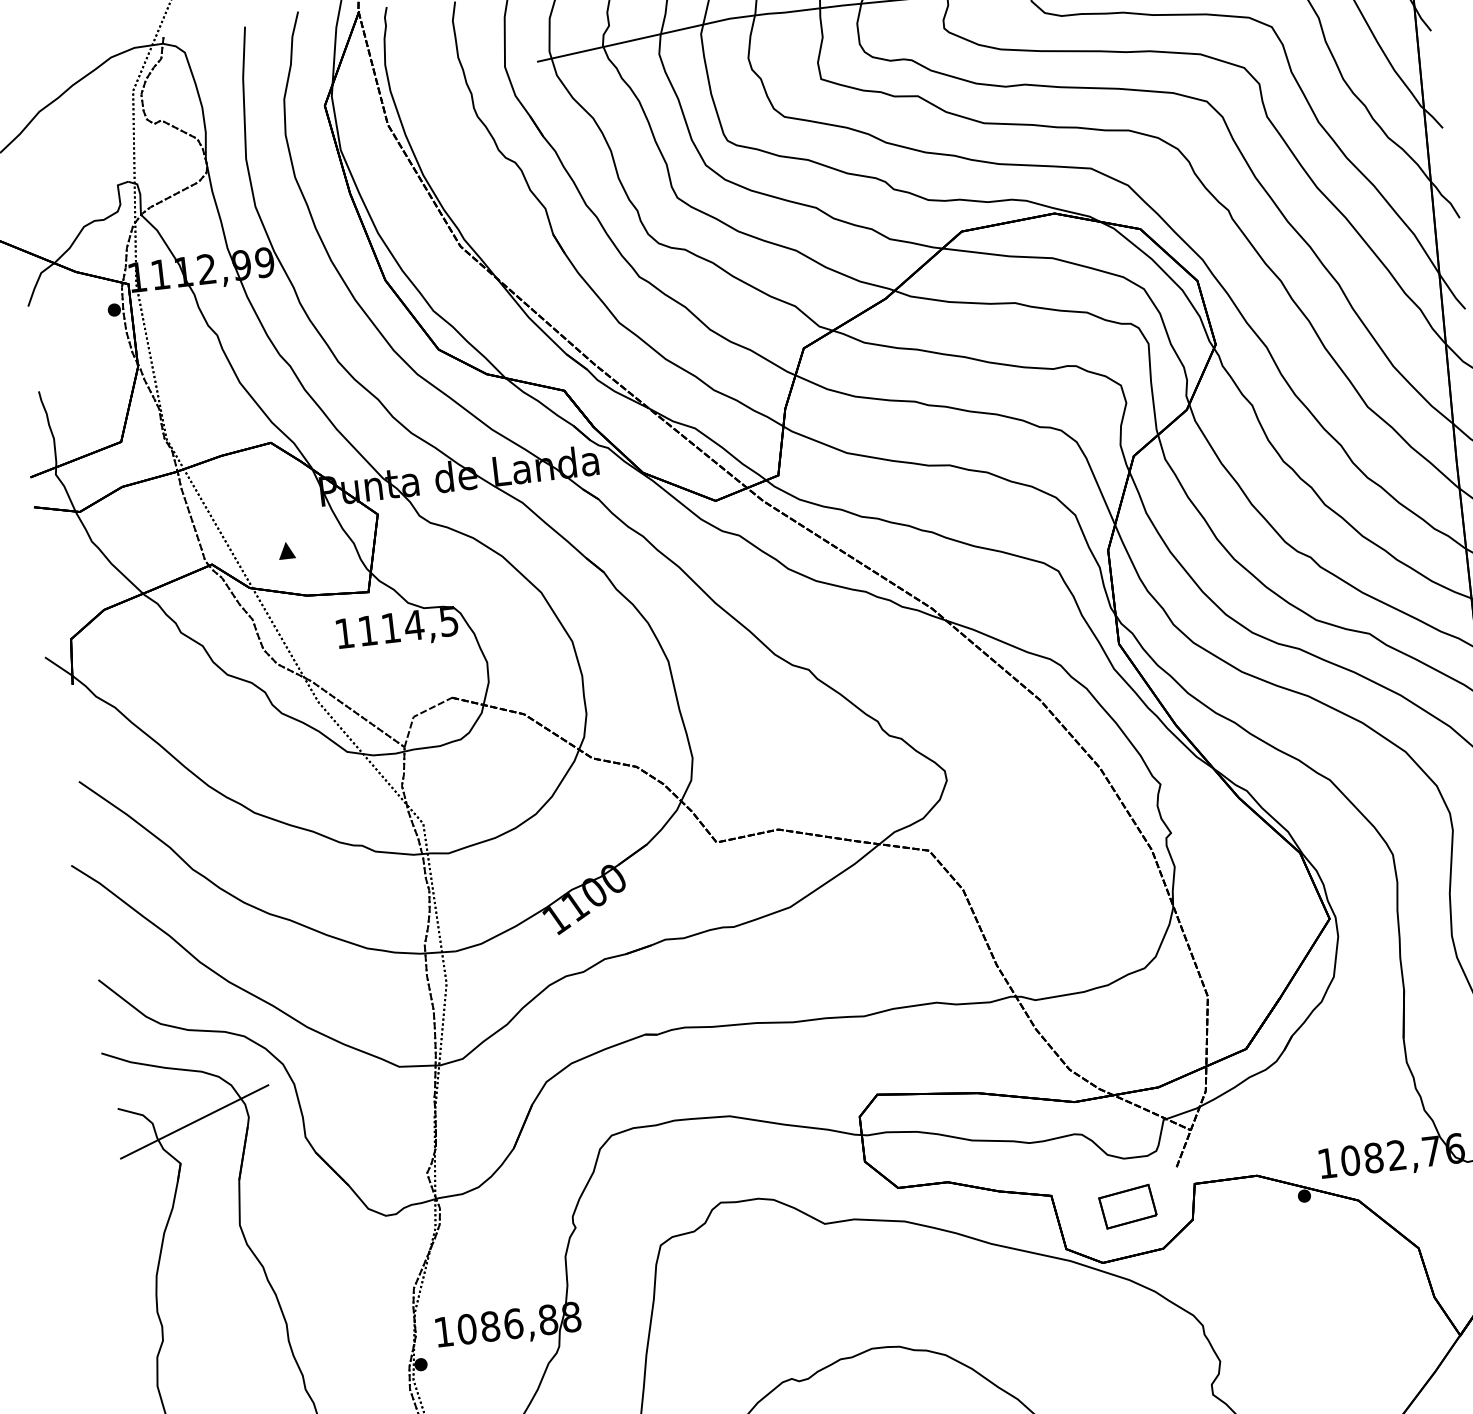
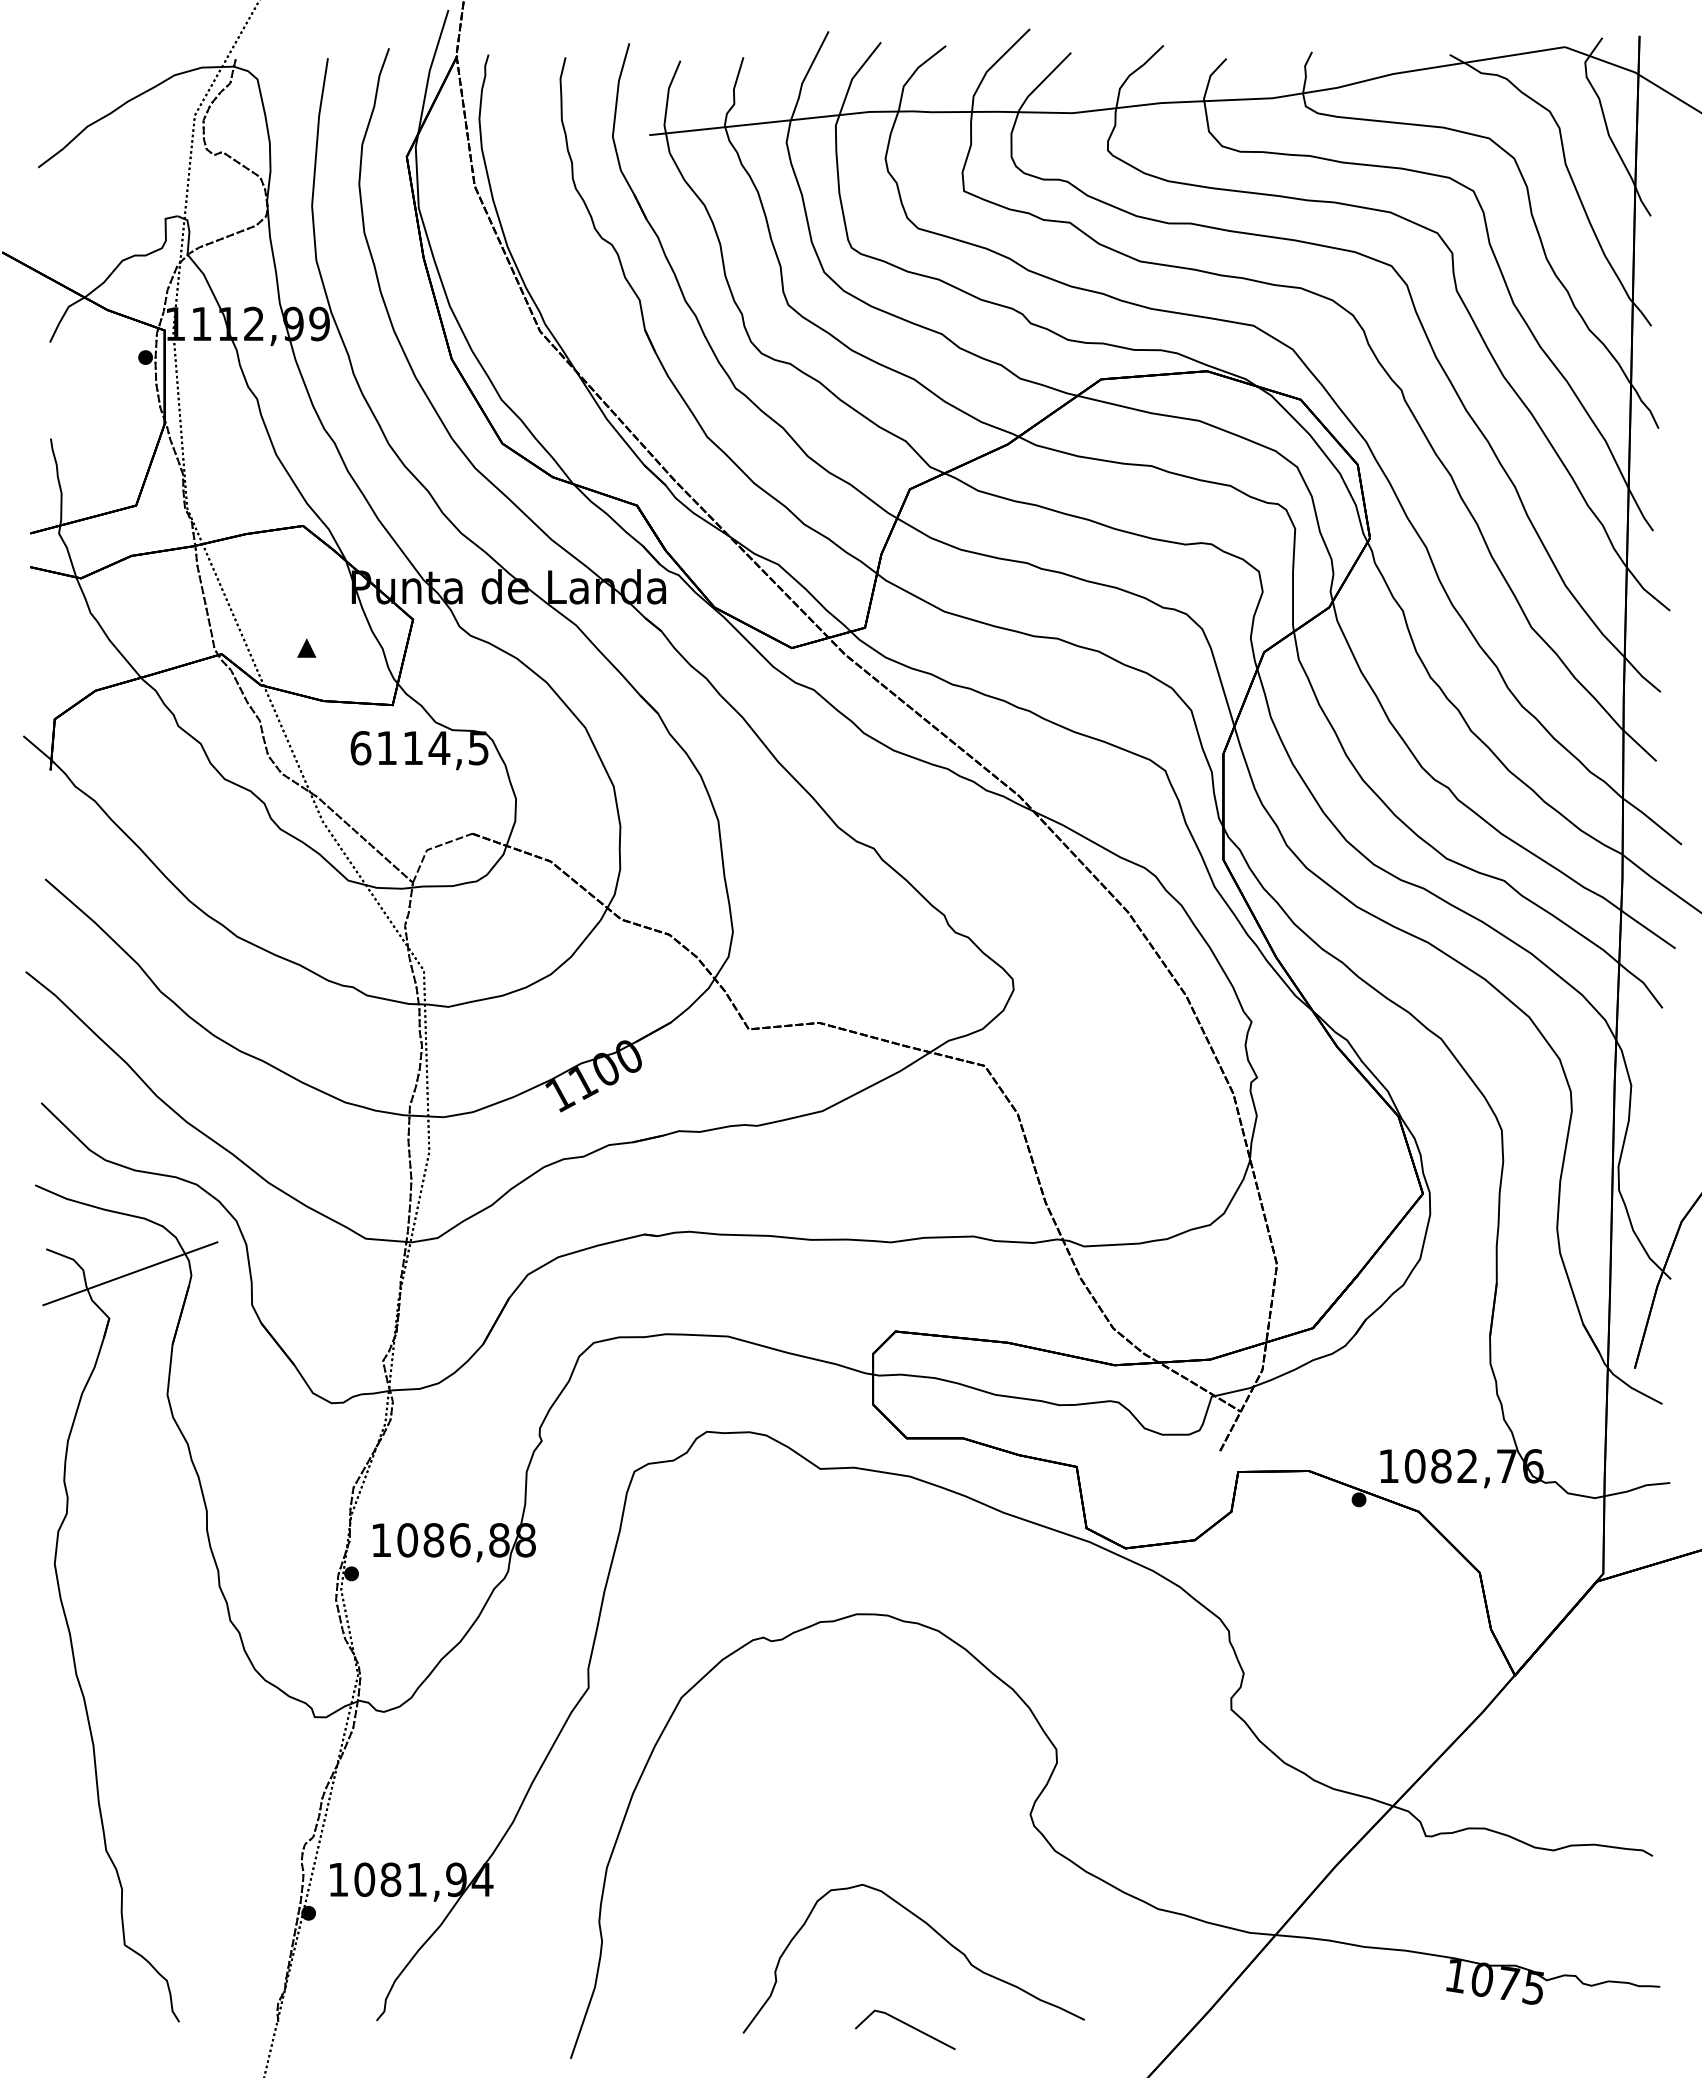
text: (344, 632) -> (360, 747), 1114,5 -> 6114,5
part: (1127, 1206) -> (1160, 1488), removed

